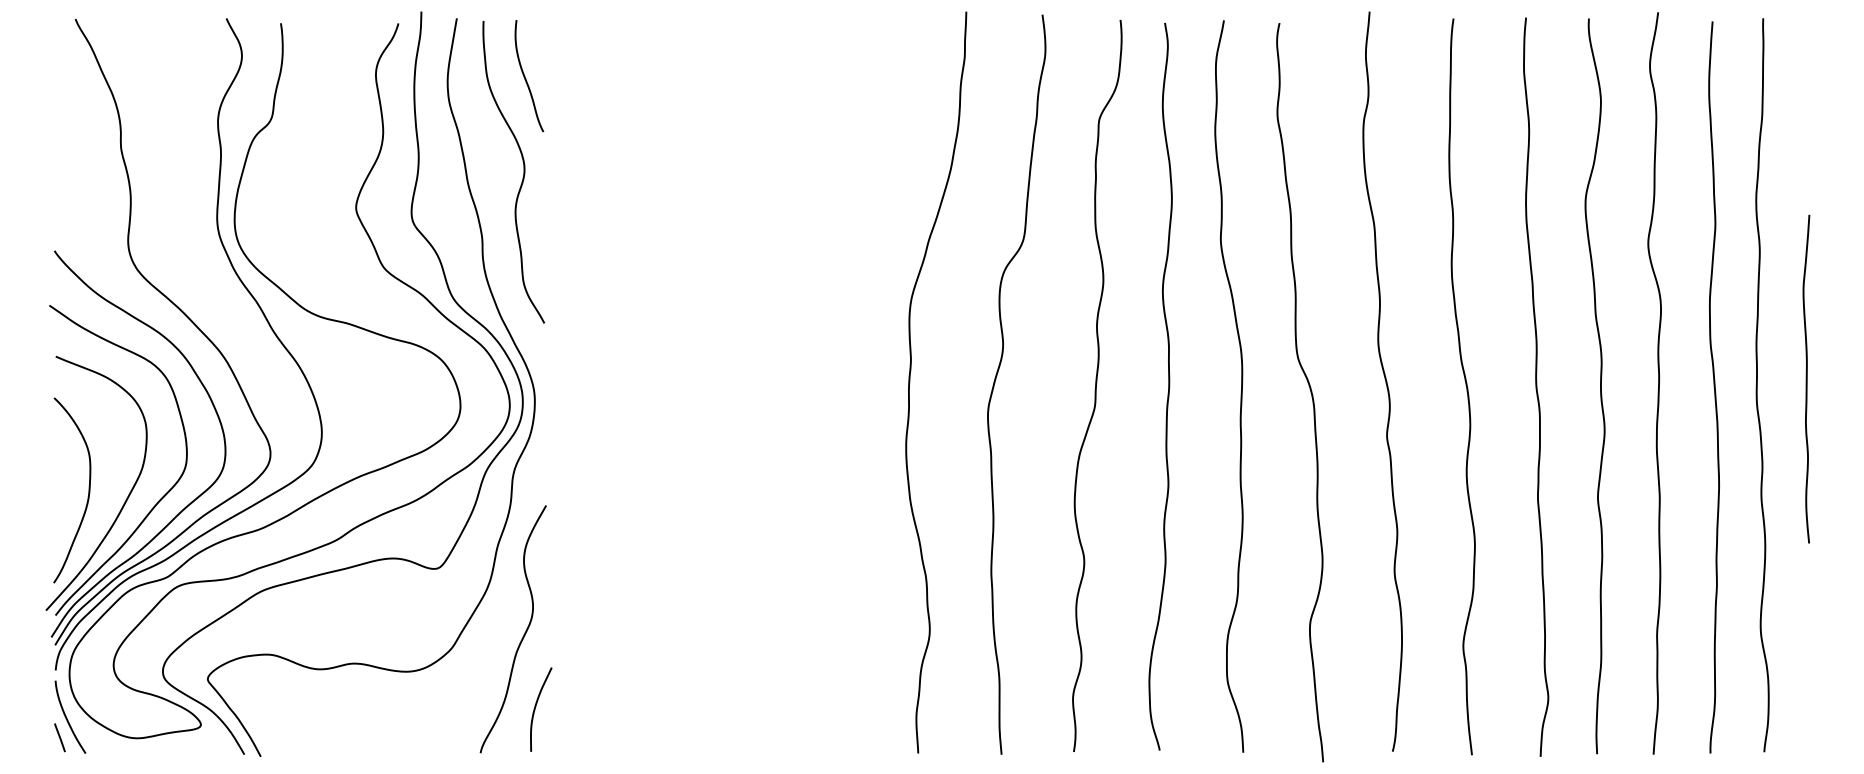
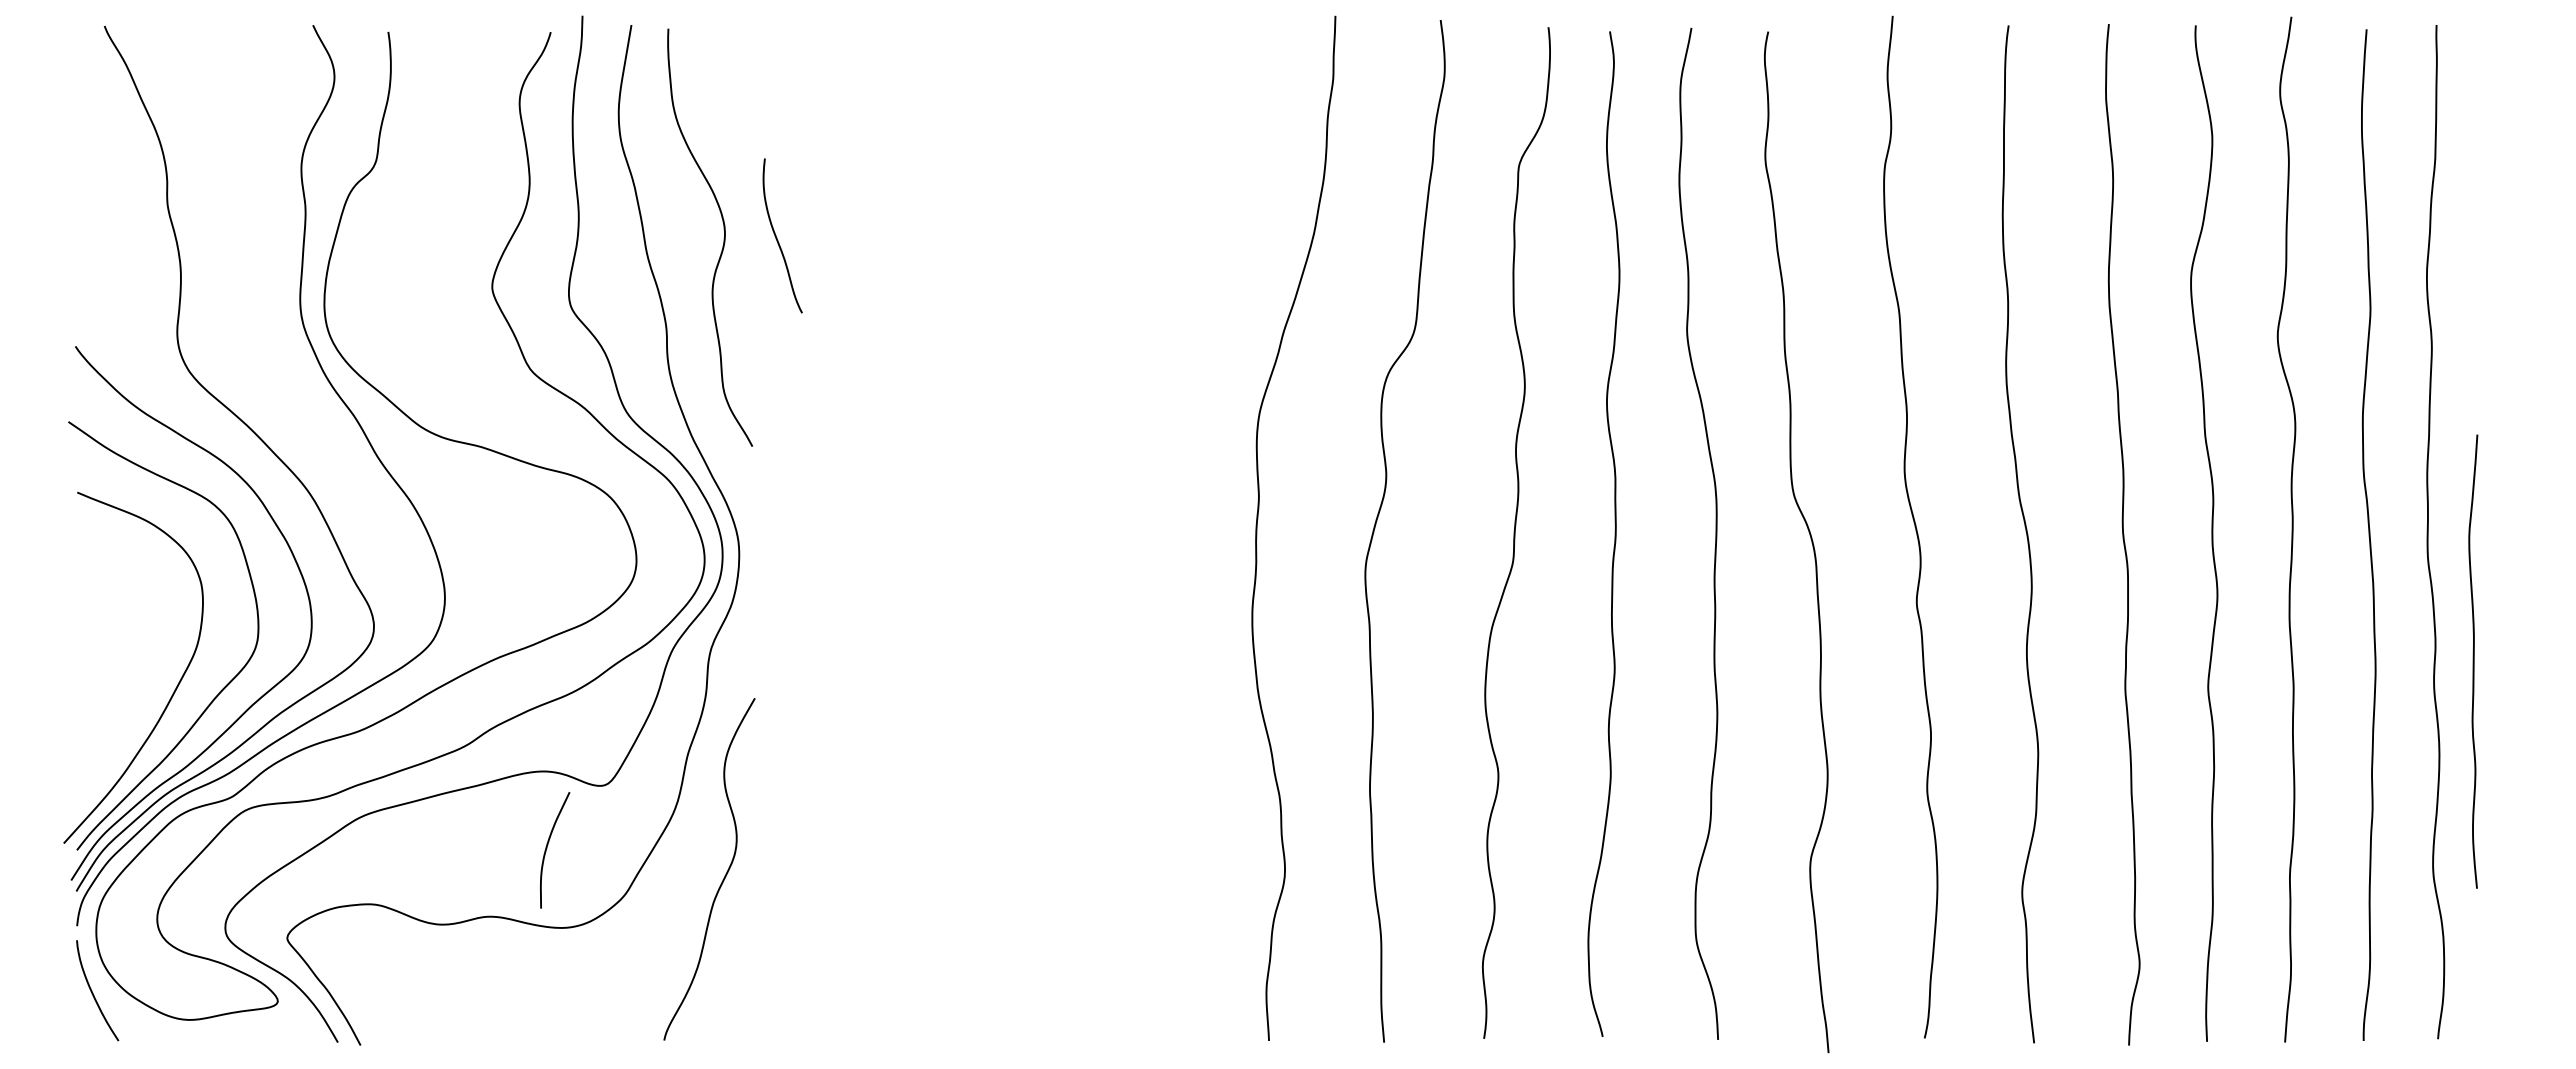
curve: (525, 77) -> (777, 237), moved
curve: (1806, 379) -> (2473, 661), moved
curve: (88, 491) -> (122, 678), removed
curve: (535, 708) -> (547, 848), moved
line: (59, 737) -> (82, 1018), removed

